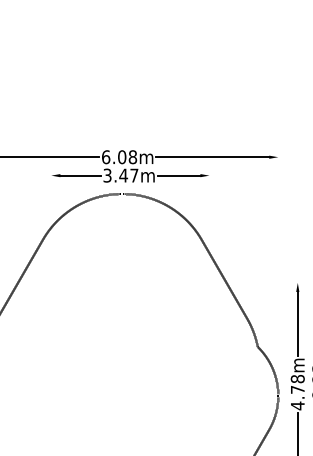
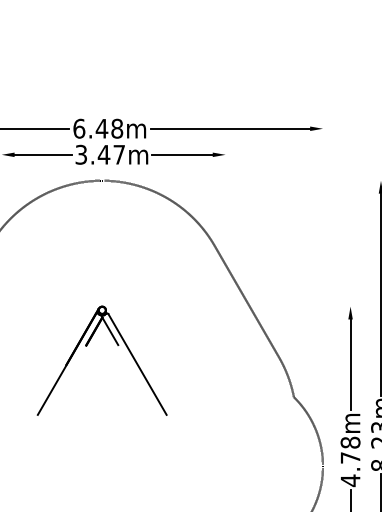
text: (121, 157) -> (101, 129), 6.08m -> 6.48m
part: (111, 311) -> (86, 347), added

